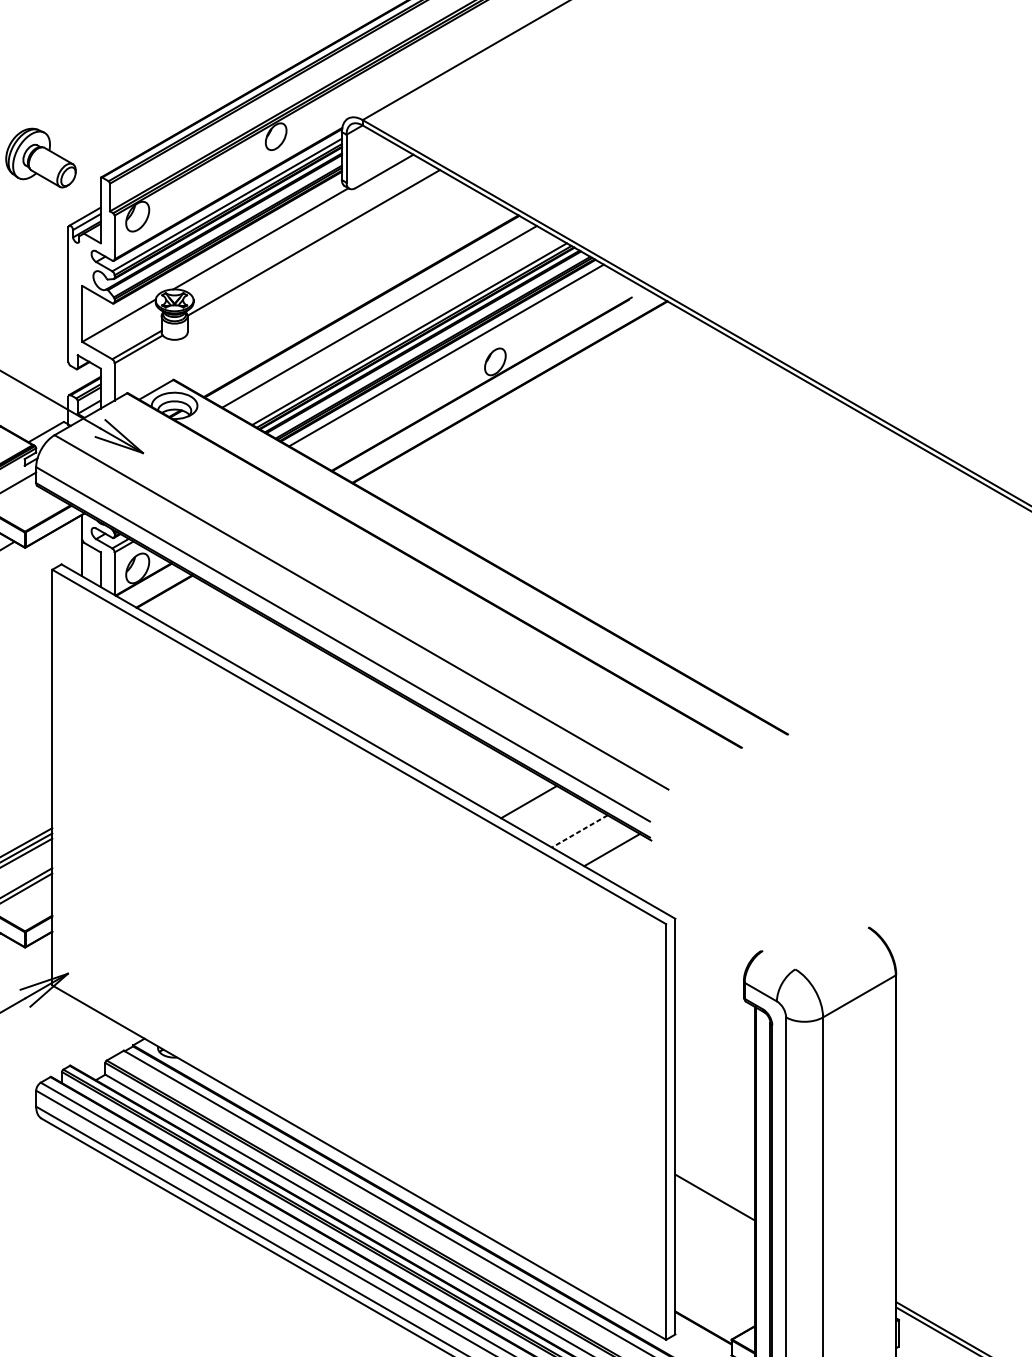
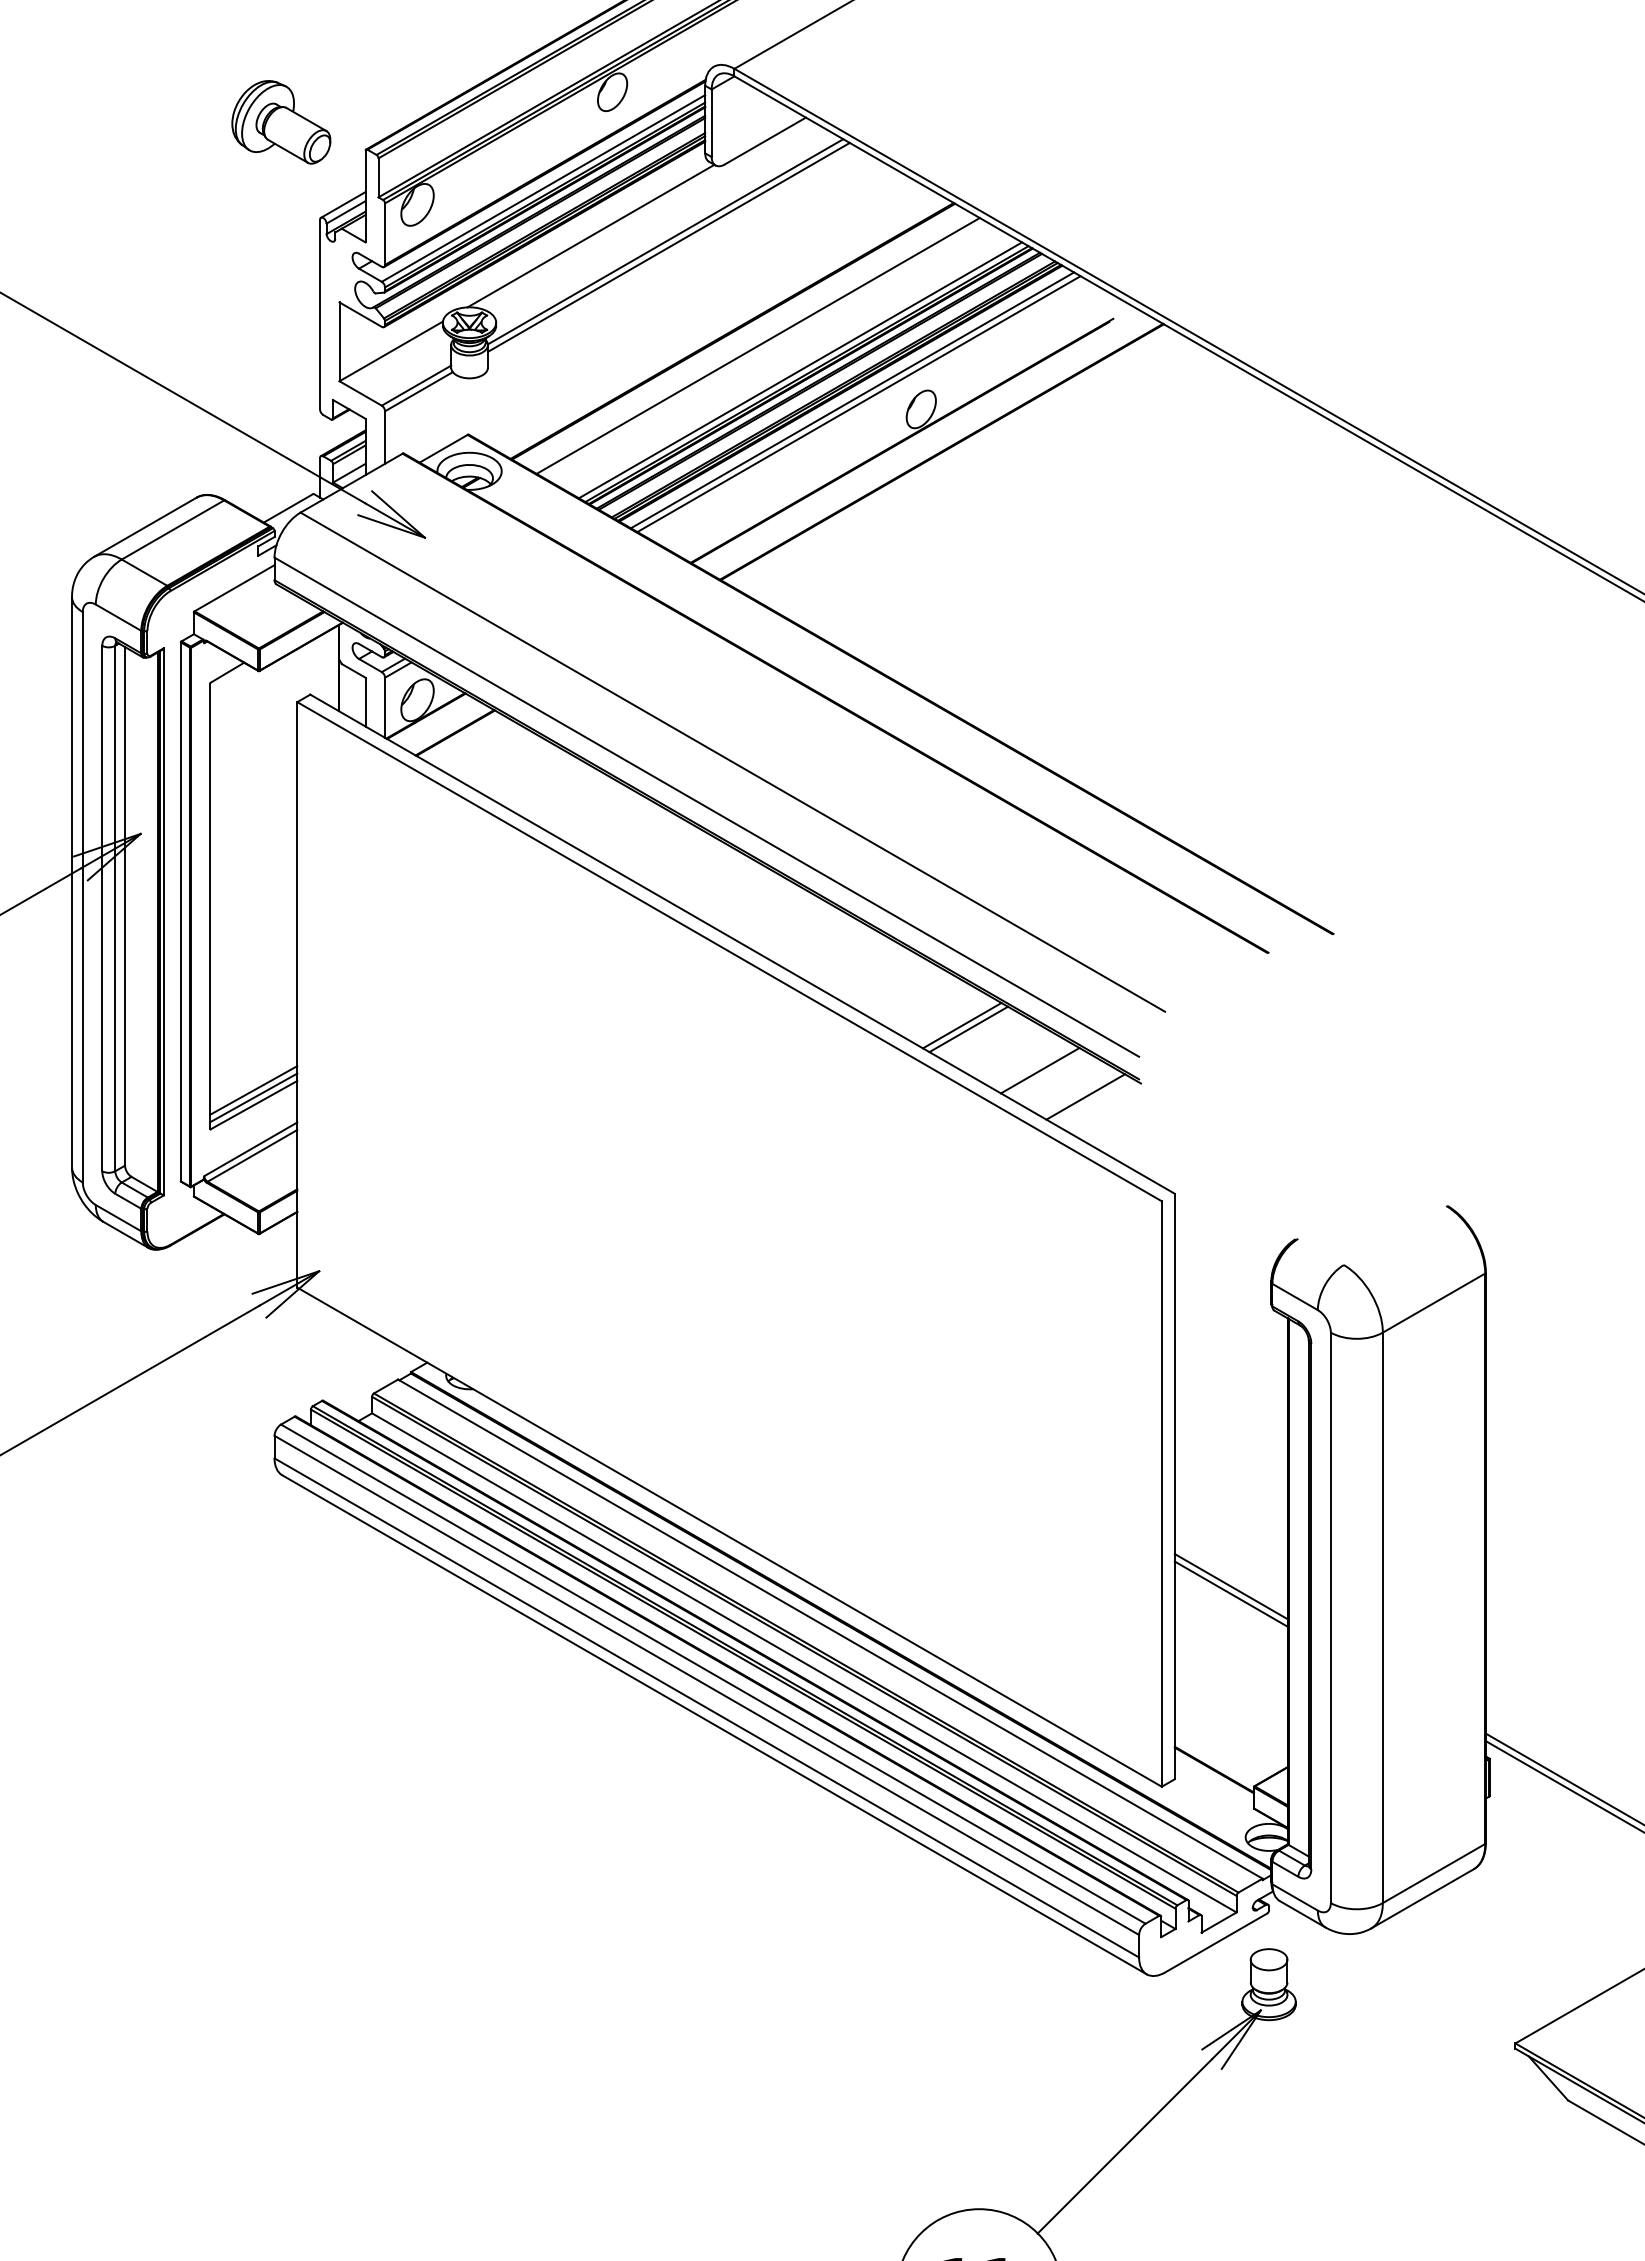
line: (315, 246) -> (668, 246), added
line: (450, 358) -> (858, 404), added
line: (523, 799) -> (961, 1025), added
line: (579, 831) -> (1039, 1070), dashed -> solid
line: (714, 1202) -> (1230, 1593), added

